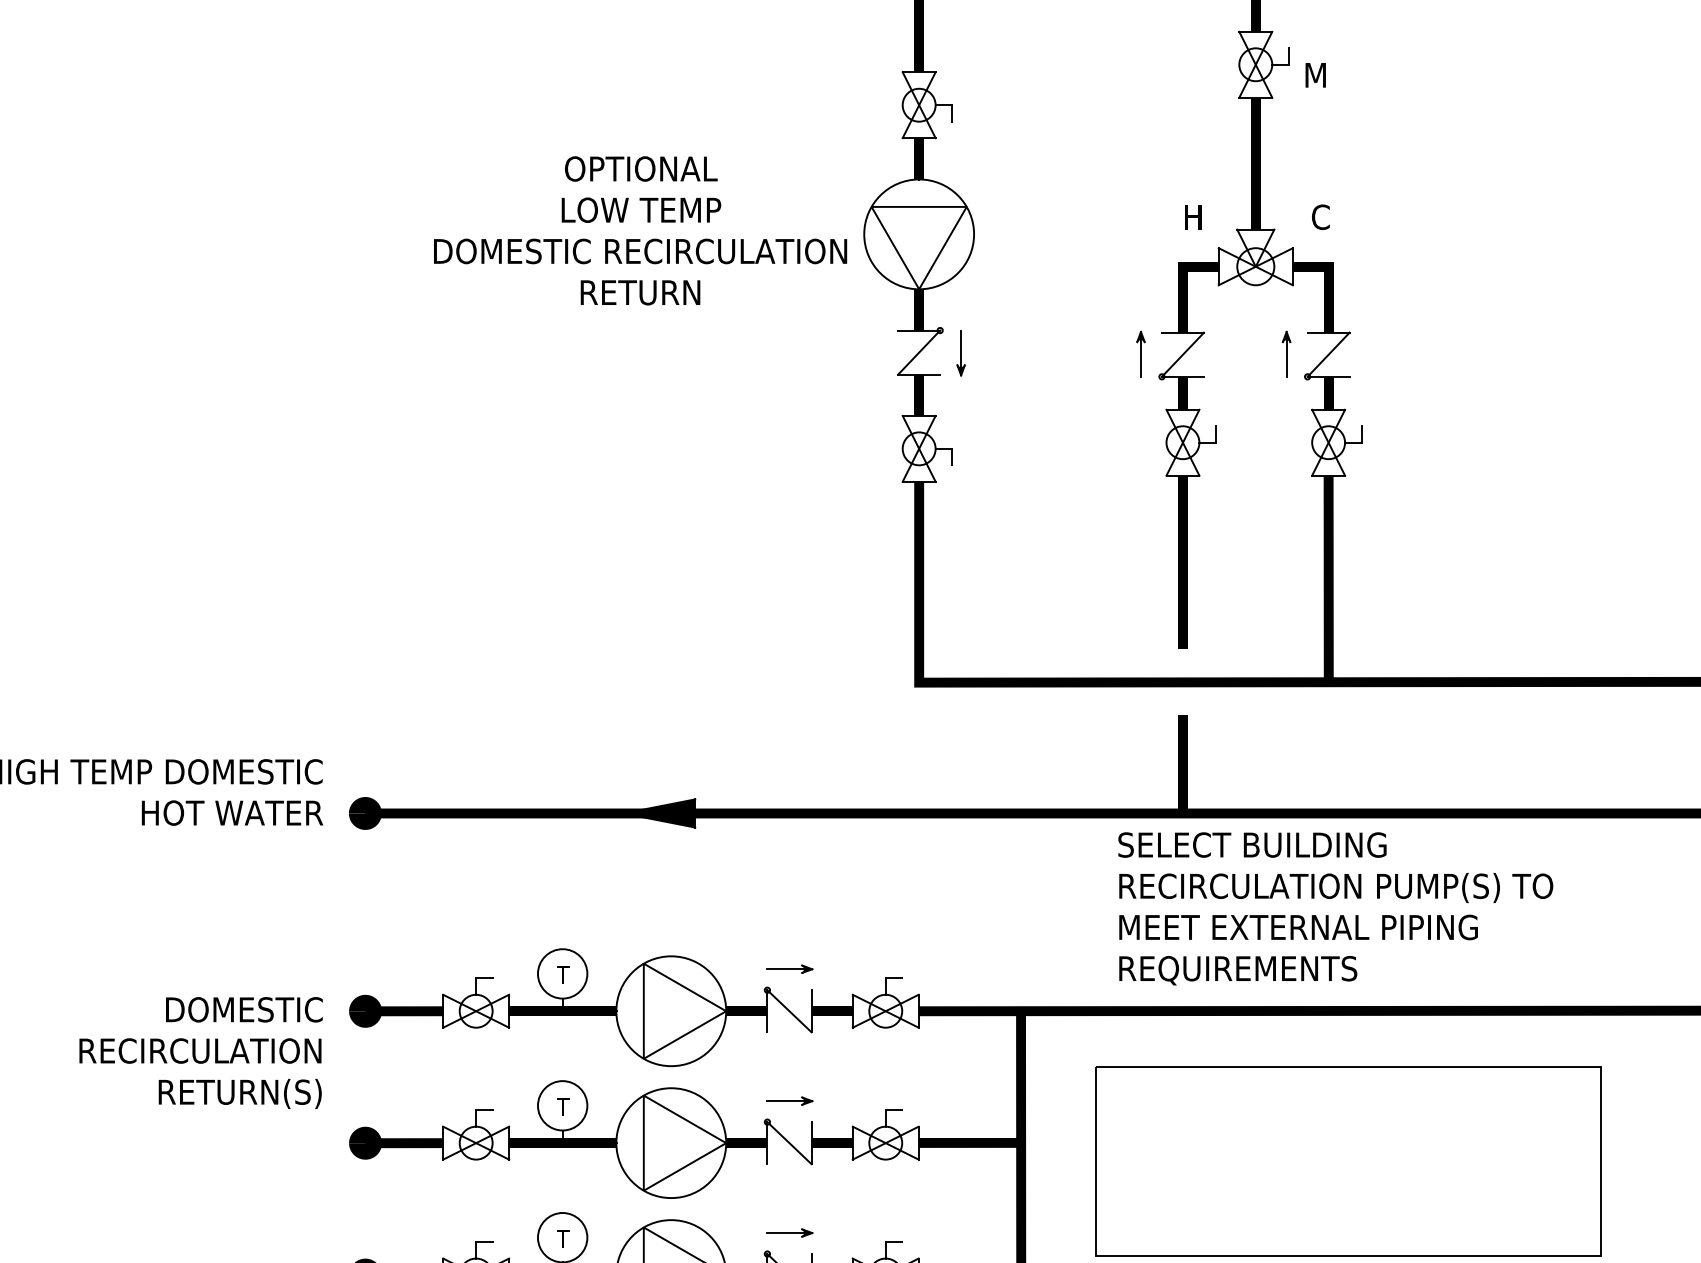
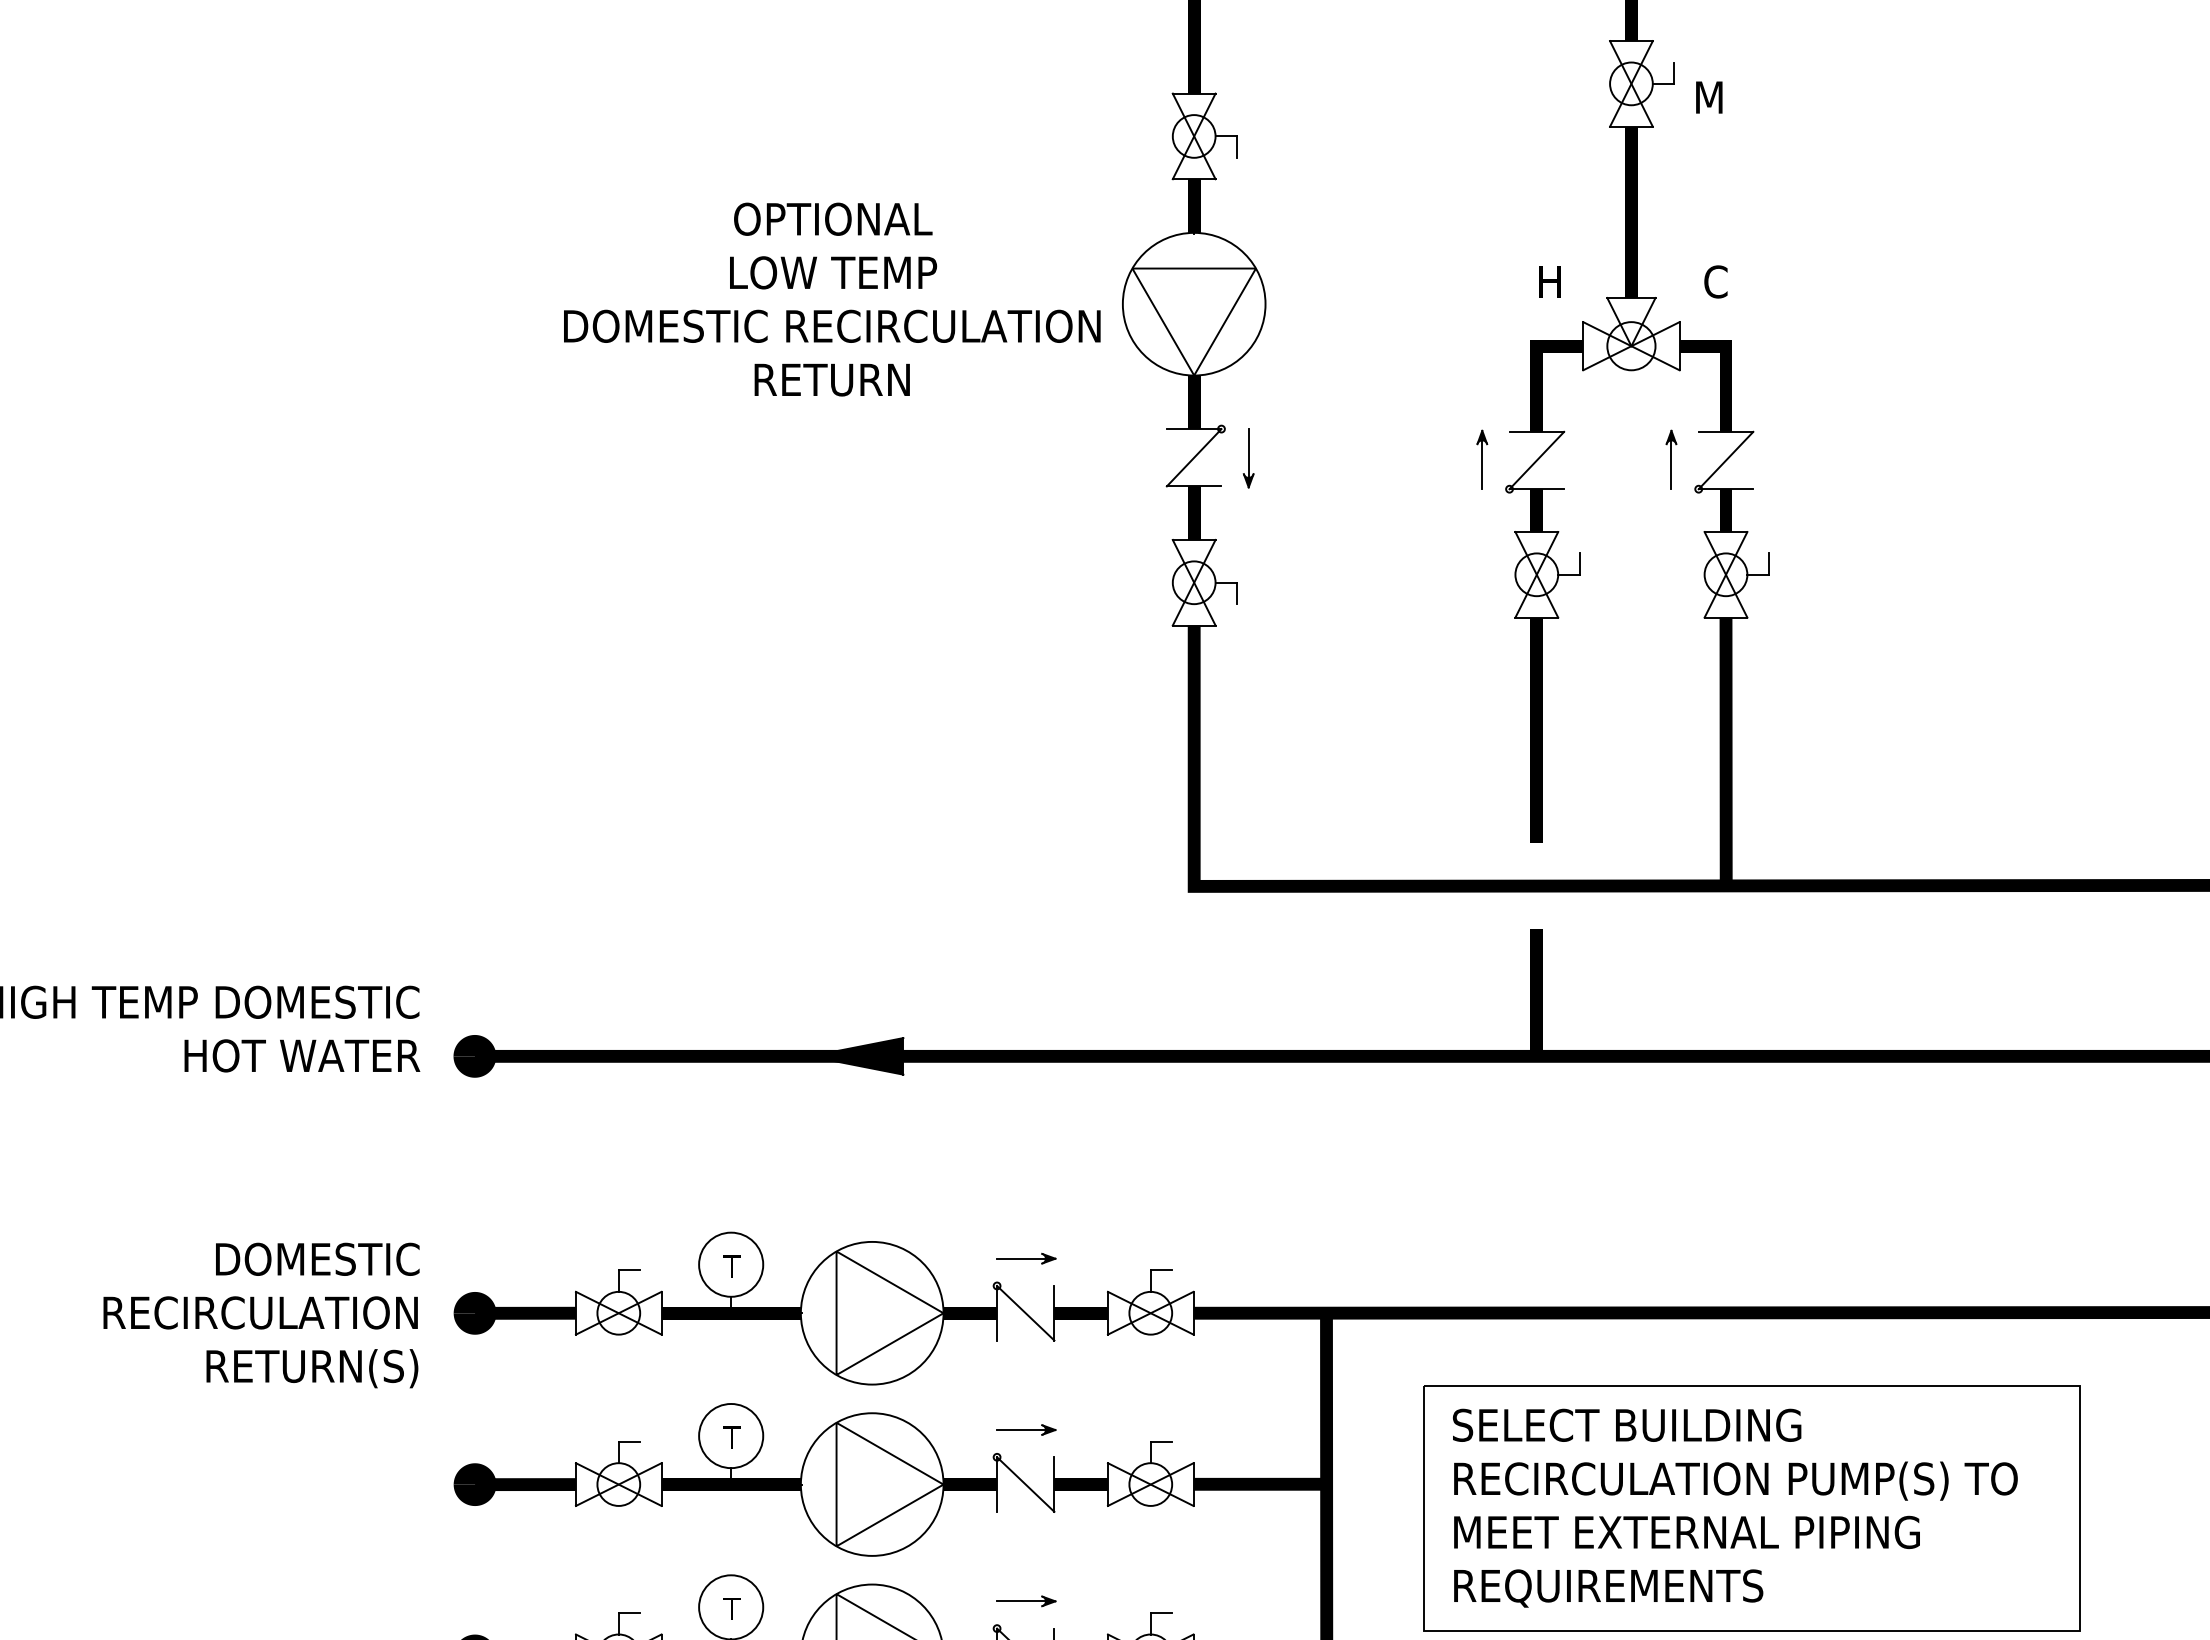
text: (1335, 908) -> (1735, 1507), moved
text: (201, 1053) -> (261, 1315), moved

